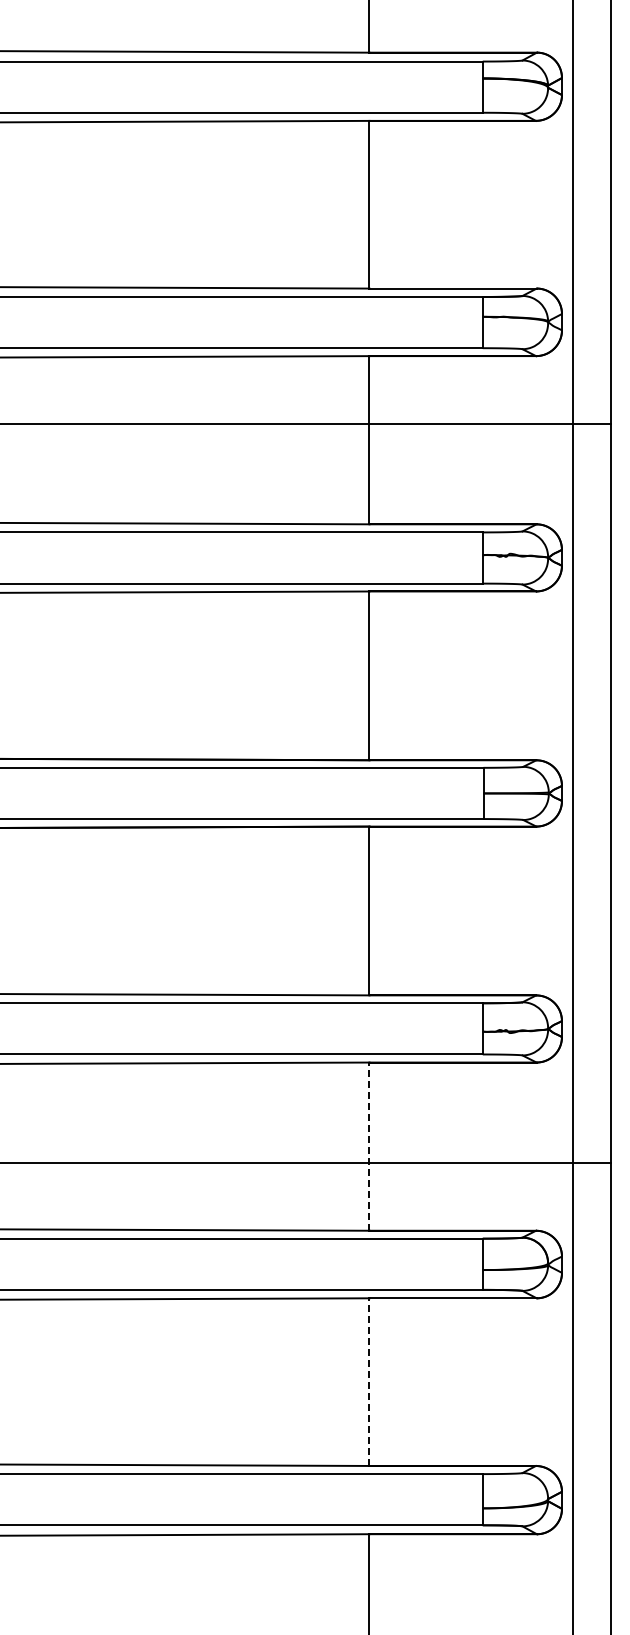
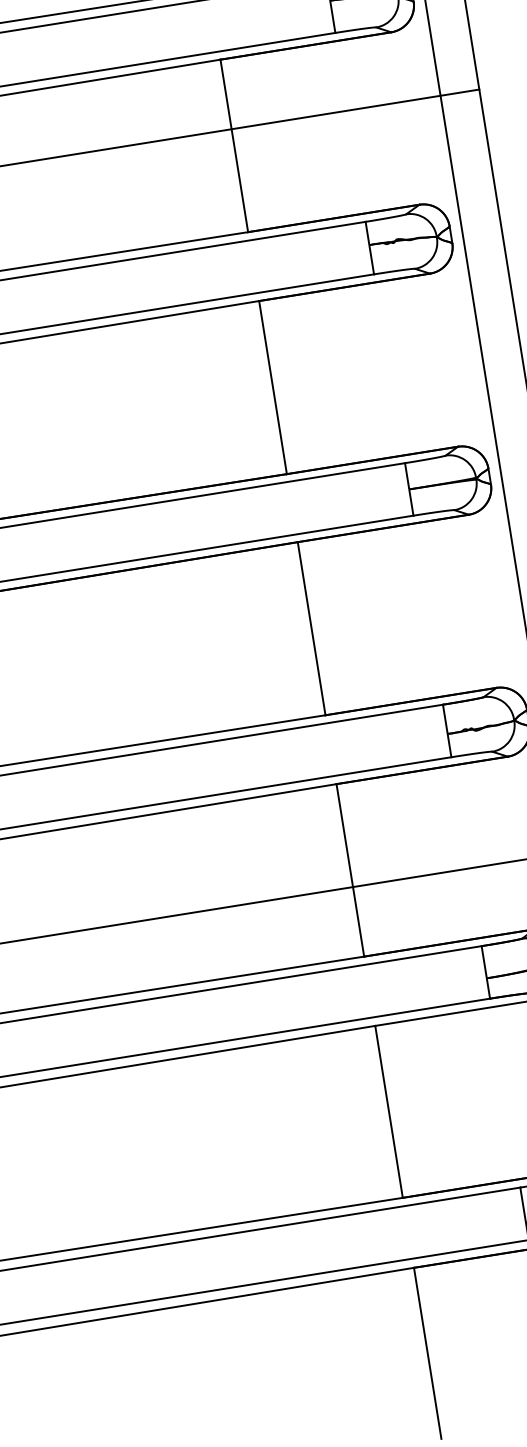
line: (369, 1146) -> (350, 870), dashed -> solid
line: (369, 1382) -> (389, 1112), dashed -> solid

